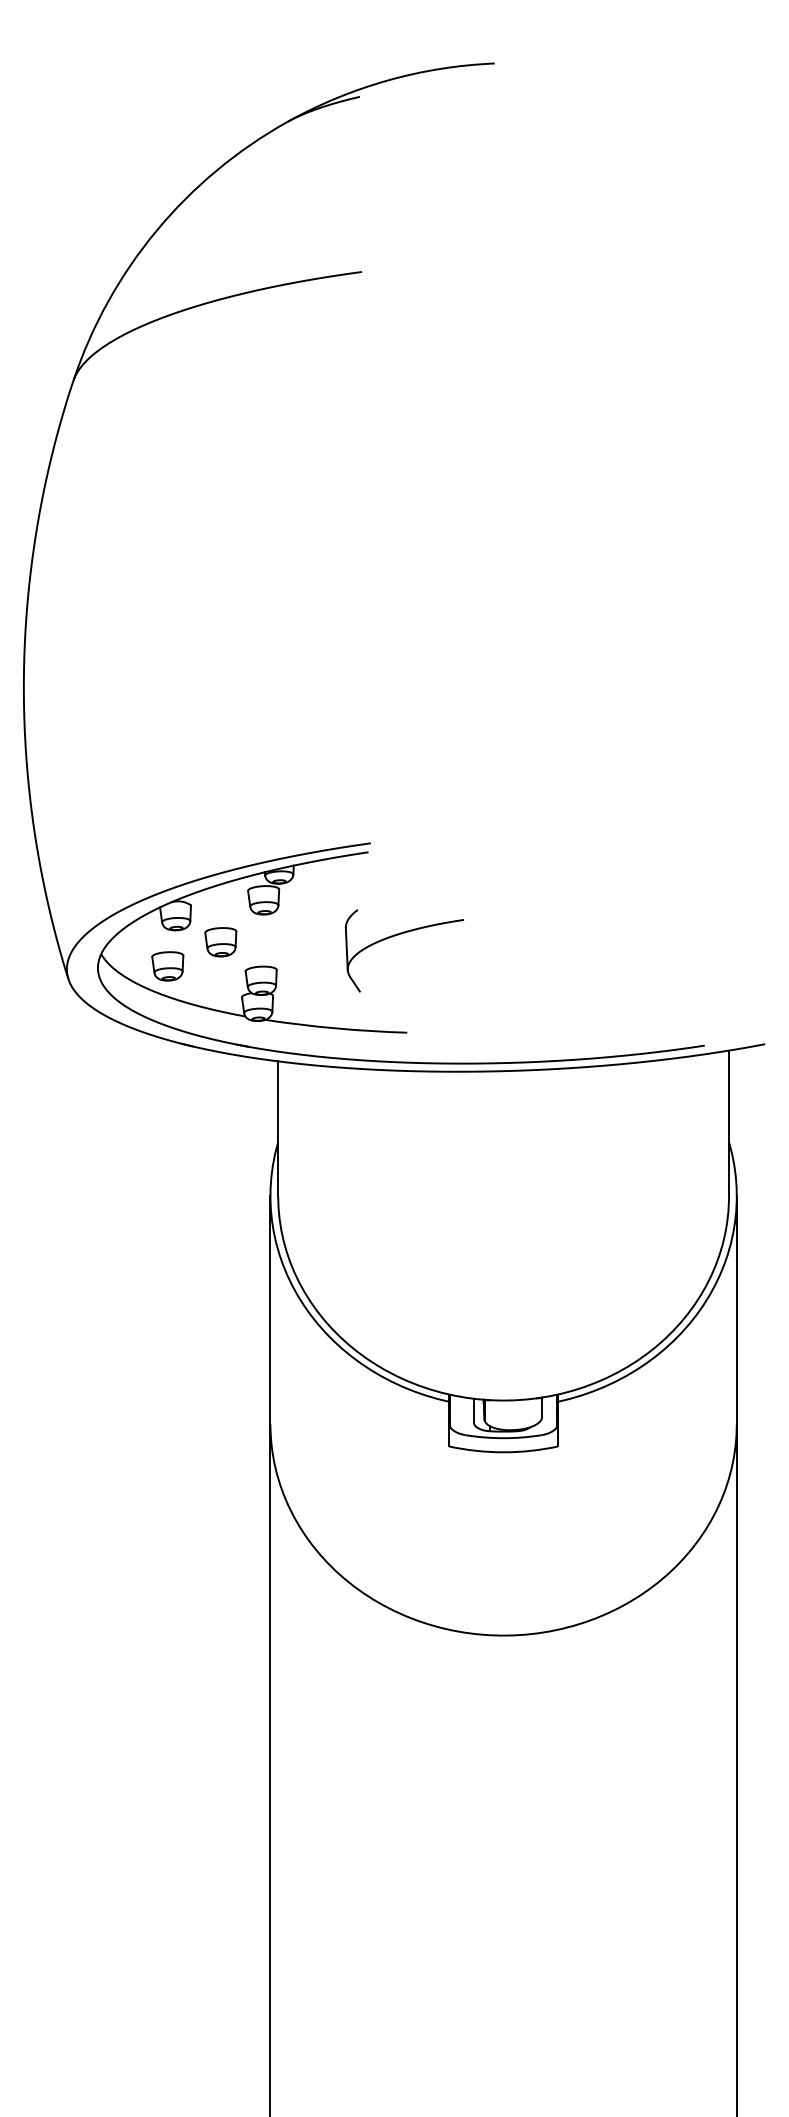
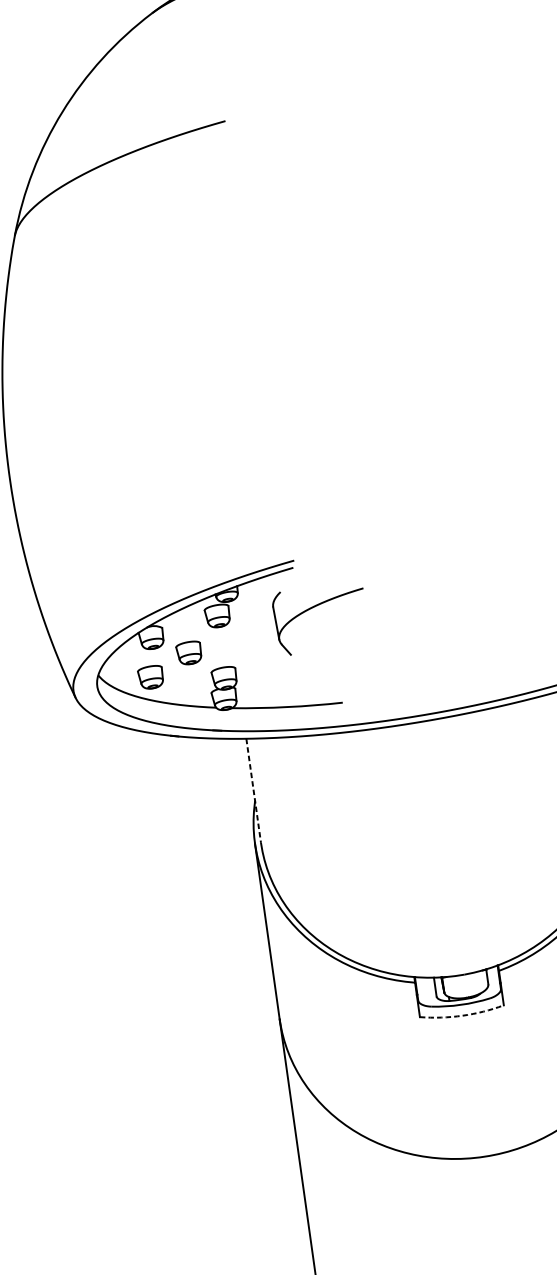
part: (398, 935) -> (314, 607), moved
line: (278, 1129) -> (253, 791), solid -> dashed
arc: (503, 1452) -> (462, 1015), solid -> dashed

